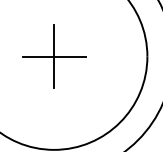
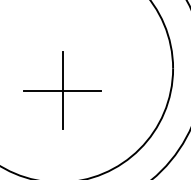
part: (54, 56) -> (63, 90), moved

